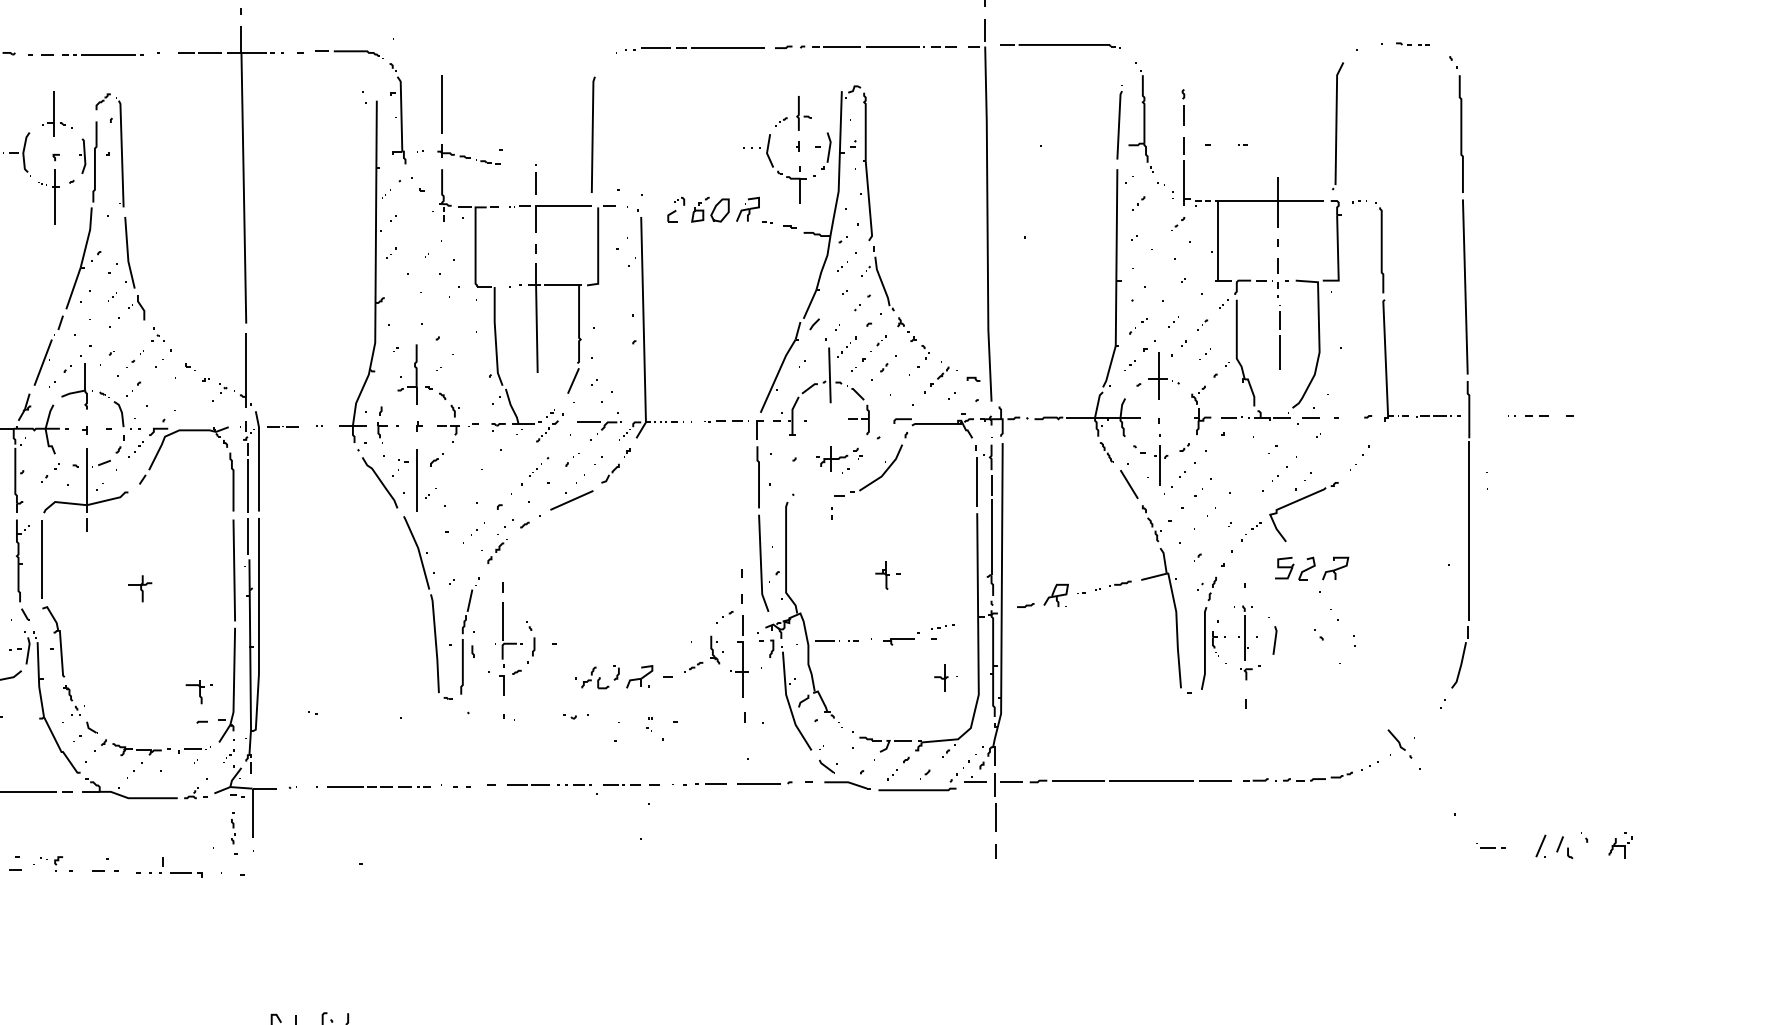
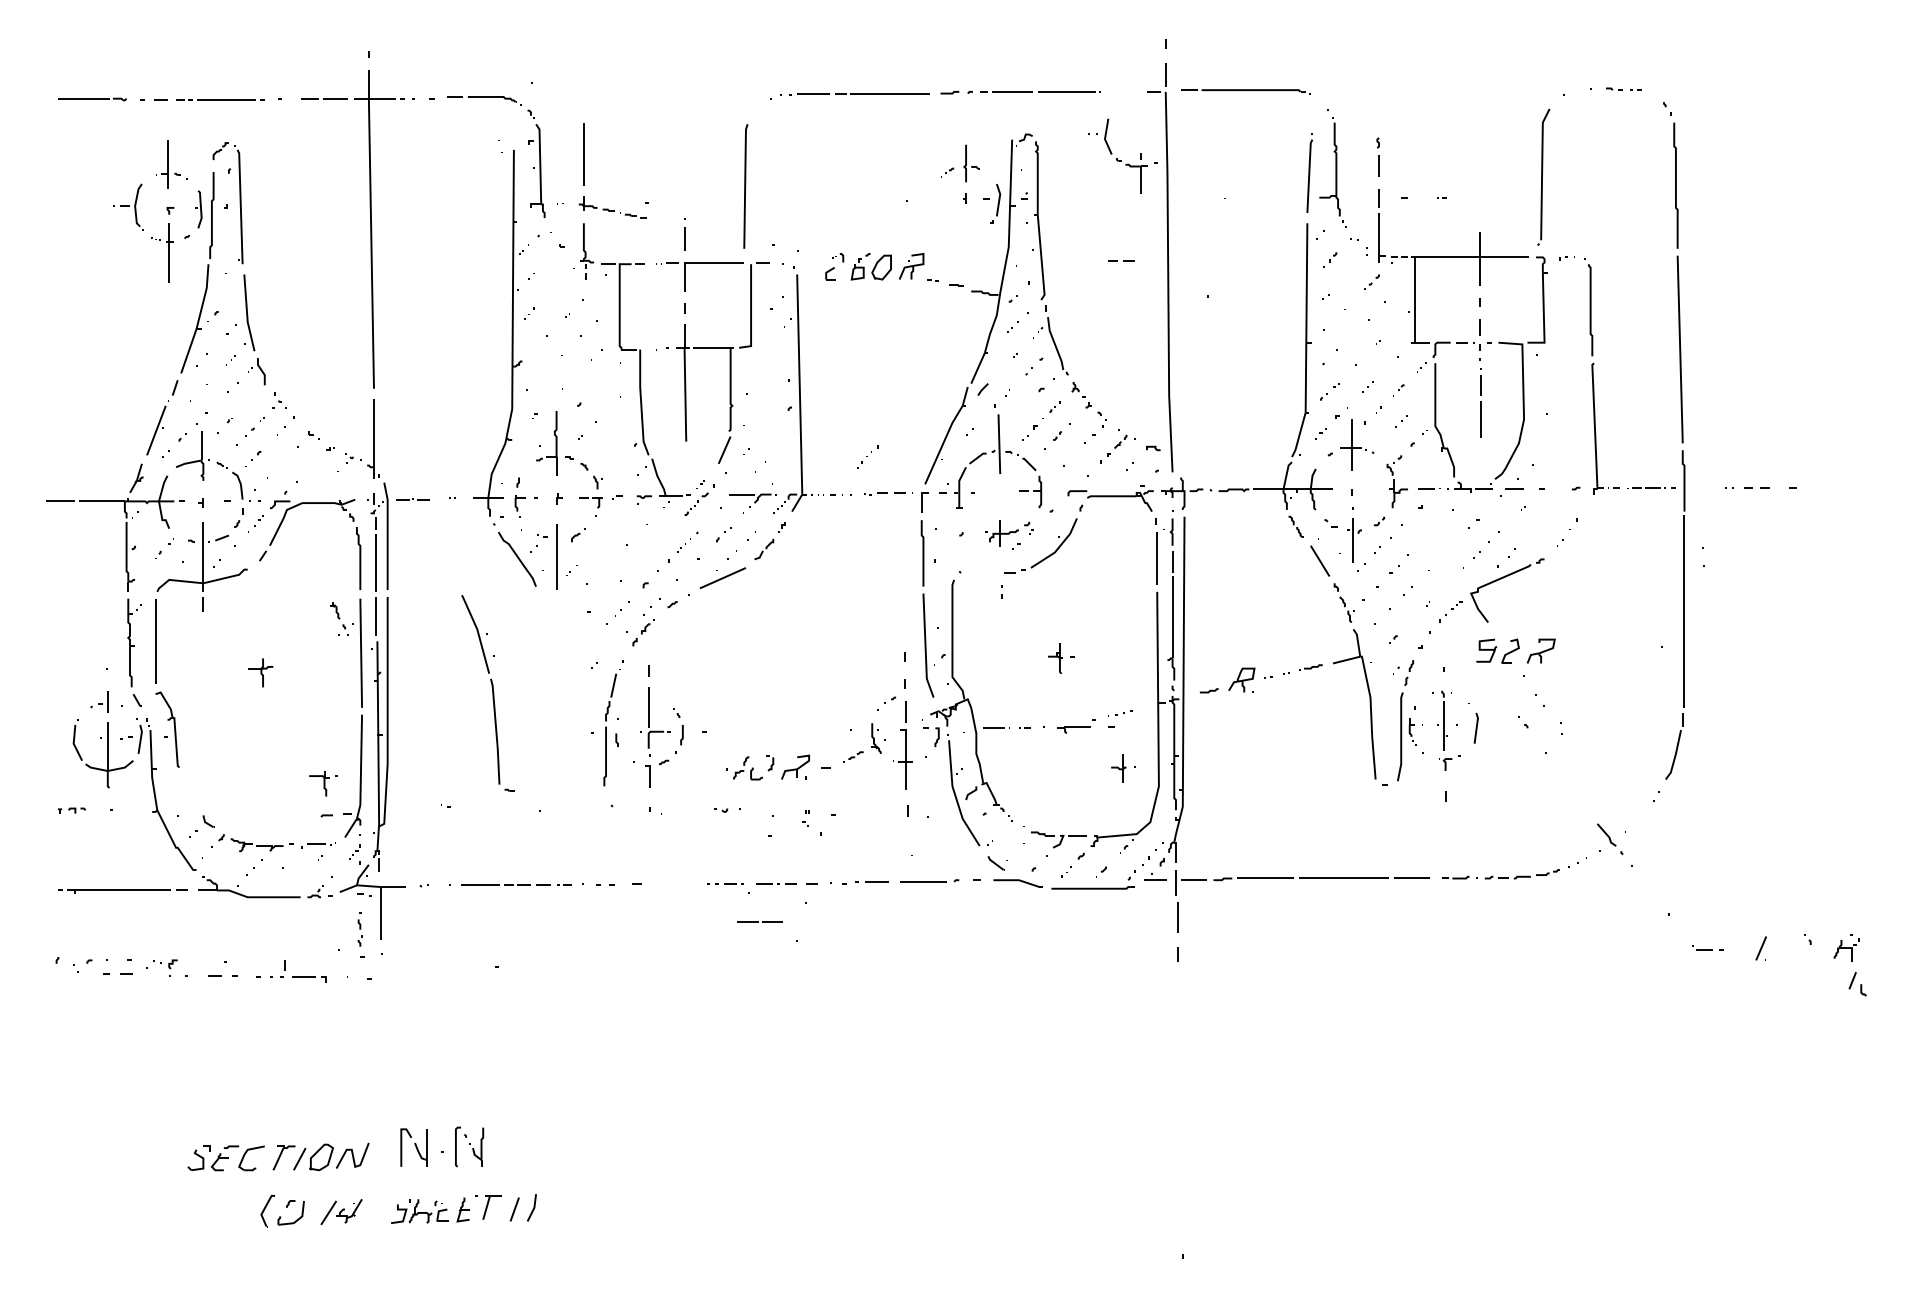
line: (945, 46) -> (1123, 260), moved
part: (783, 168) -> (1122, 155), moved
part: (846, 346) -> (867, 456), moved
part: (427, 608) -> (487, 693), moved
part: (74, 700) -> (341, 618), moved
line: (527, 785) -> (758, 921), moved
part: (1564, 847) -> (1857, 984), moved

